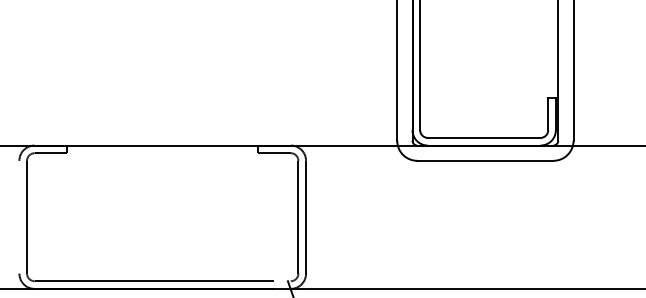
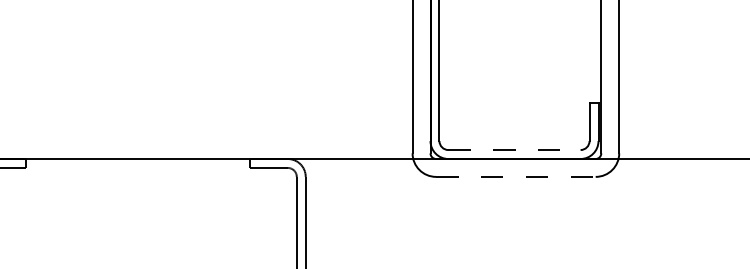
line: (484, 137) -> (514, 149), solid -> dashed
line: (485, 160) -> (516, 176), solid -> dashed

